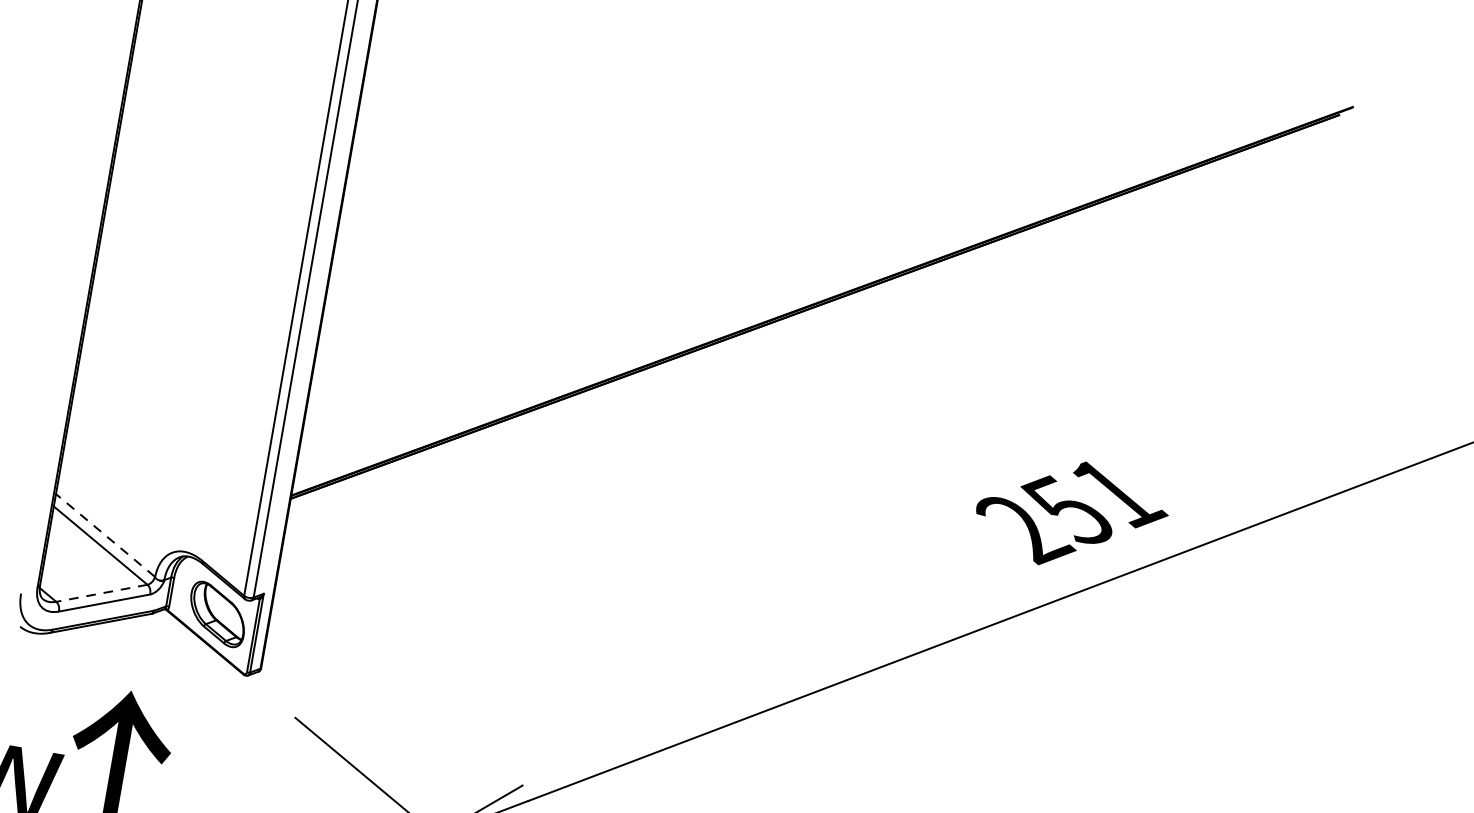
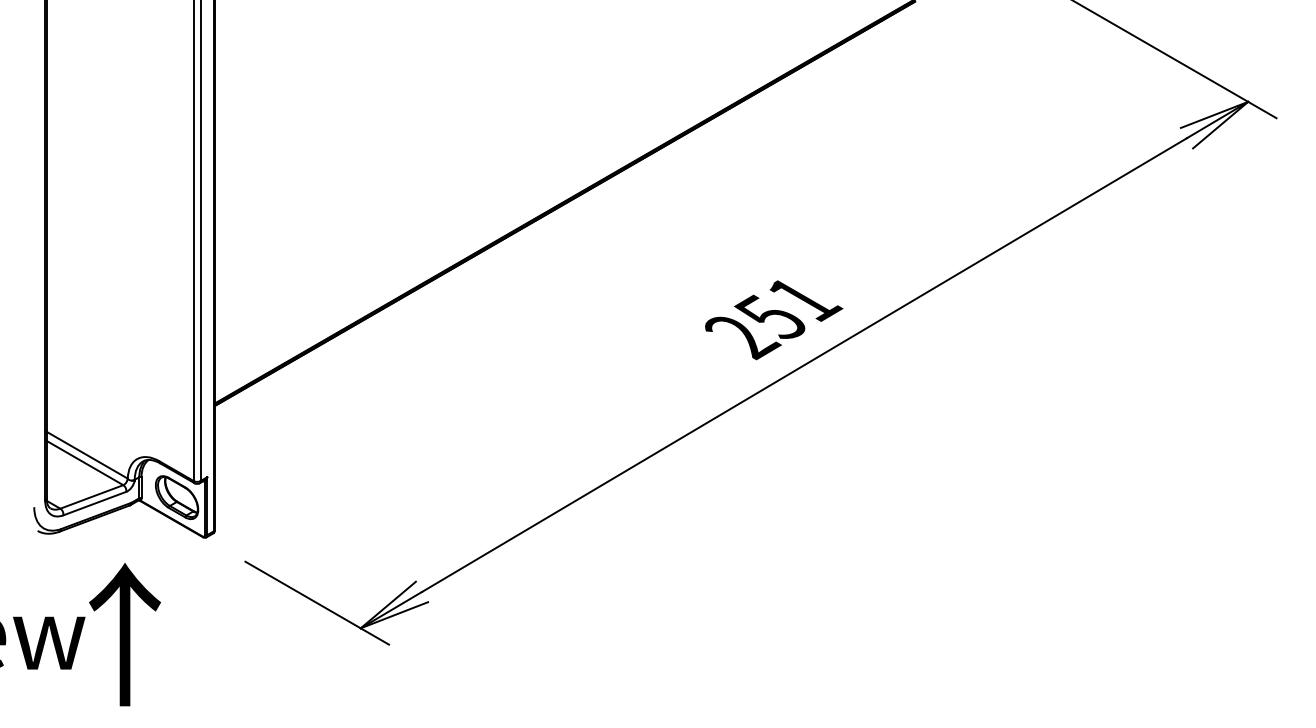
line: (105, 535) -> (87, 455), dashed -> solid
line: (101, 592) -> (91, 496), dashed -> solid

